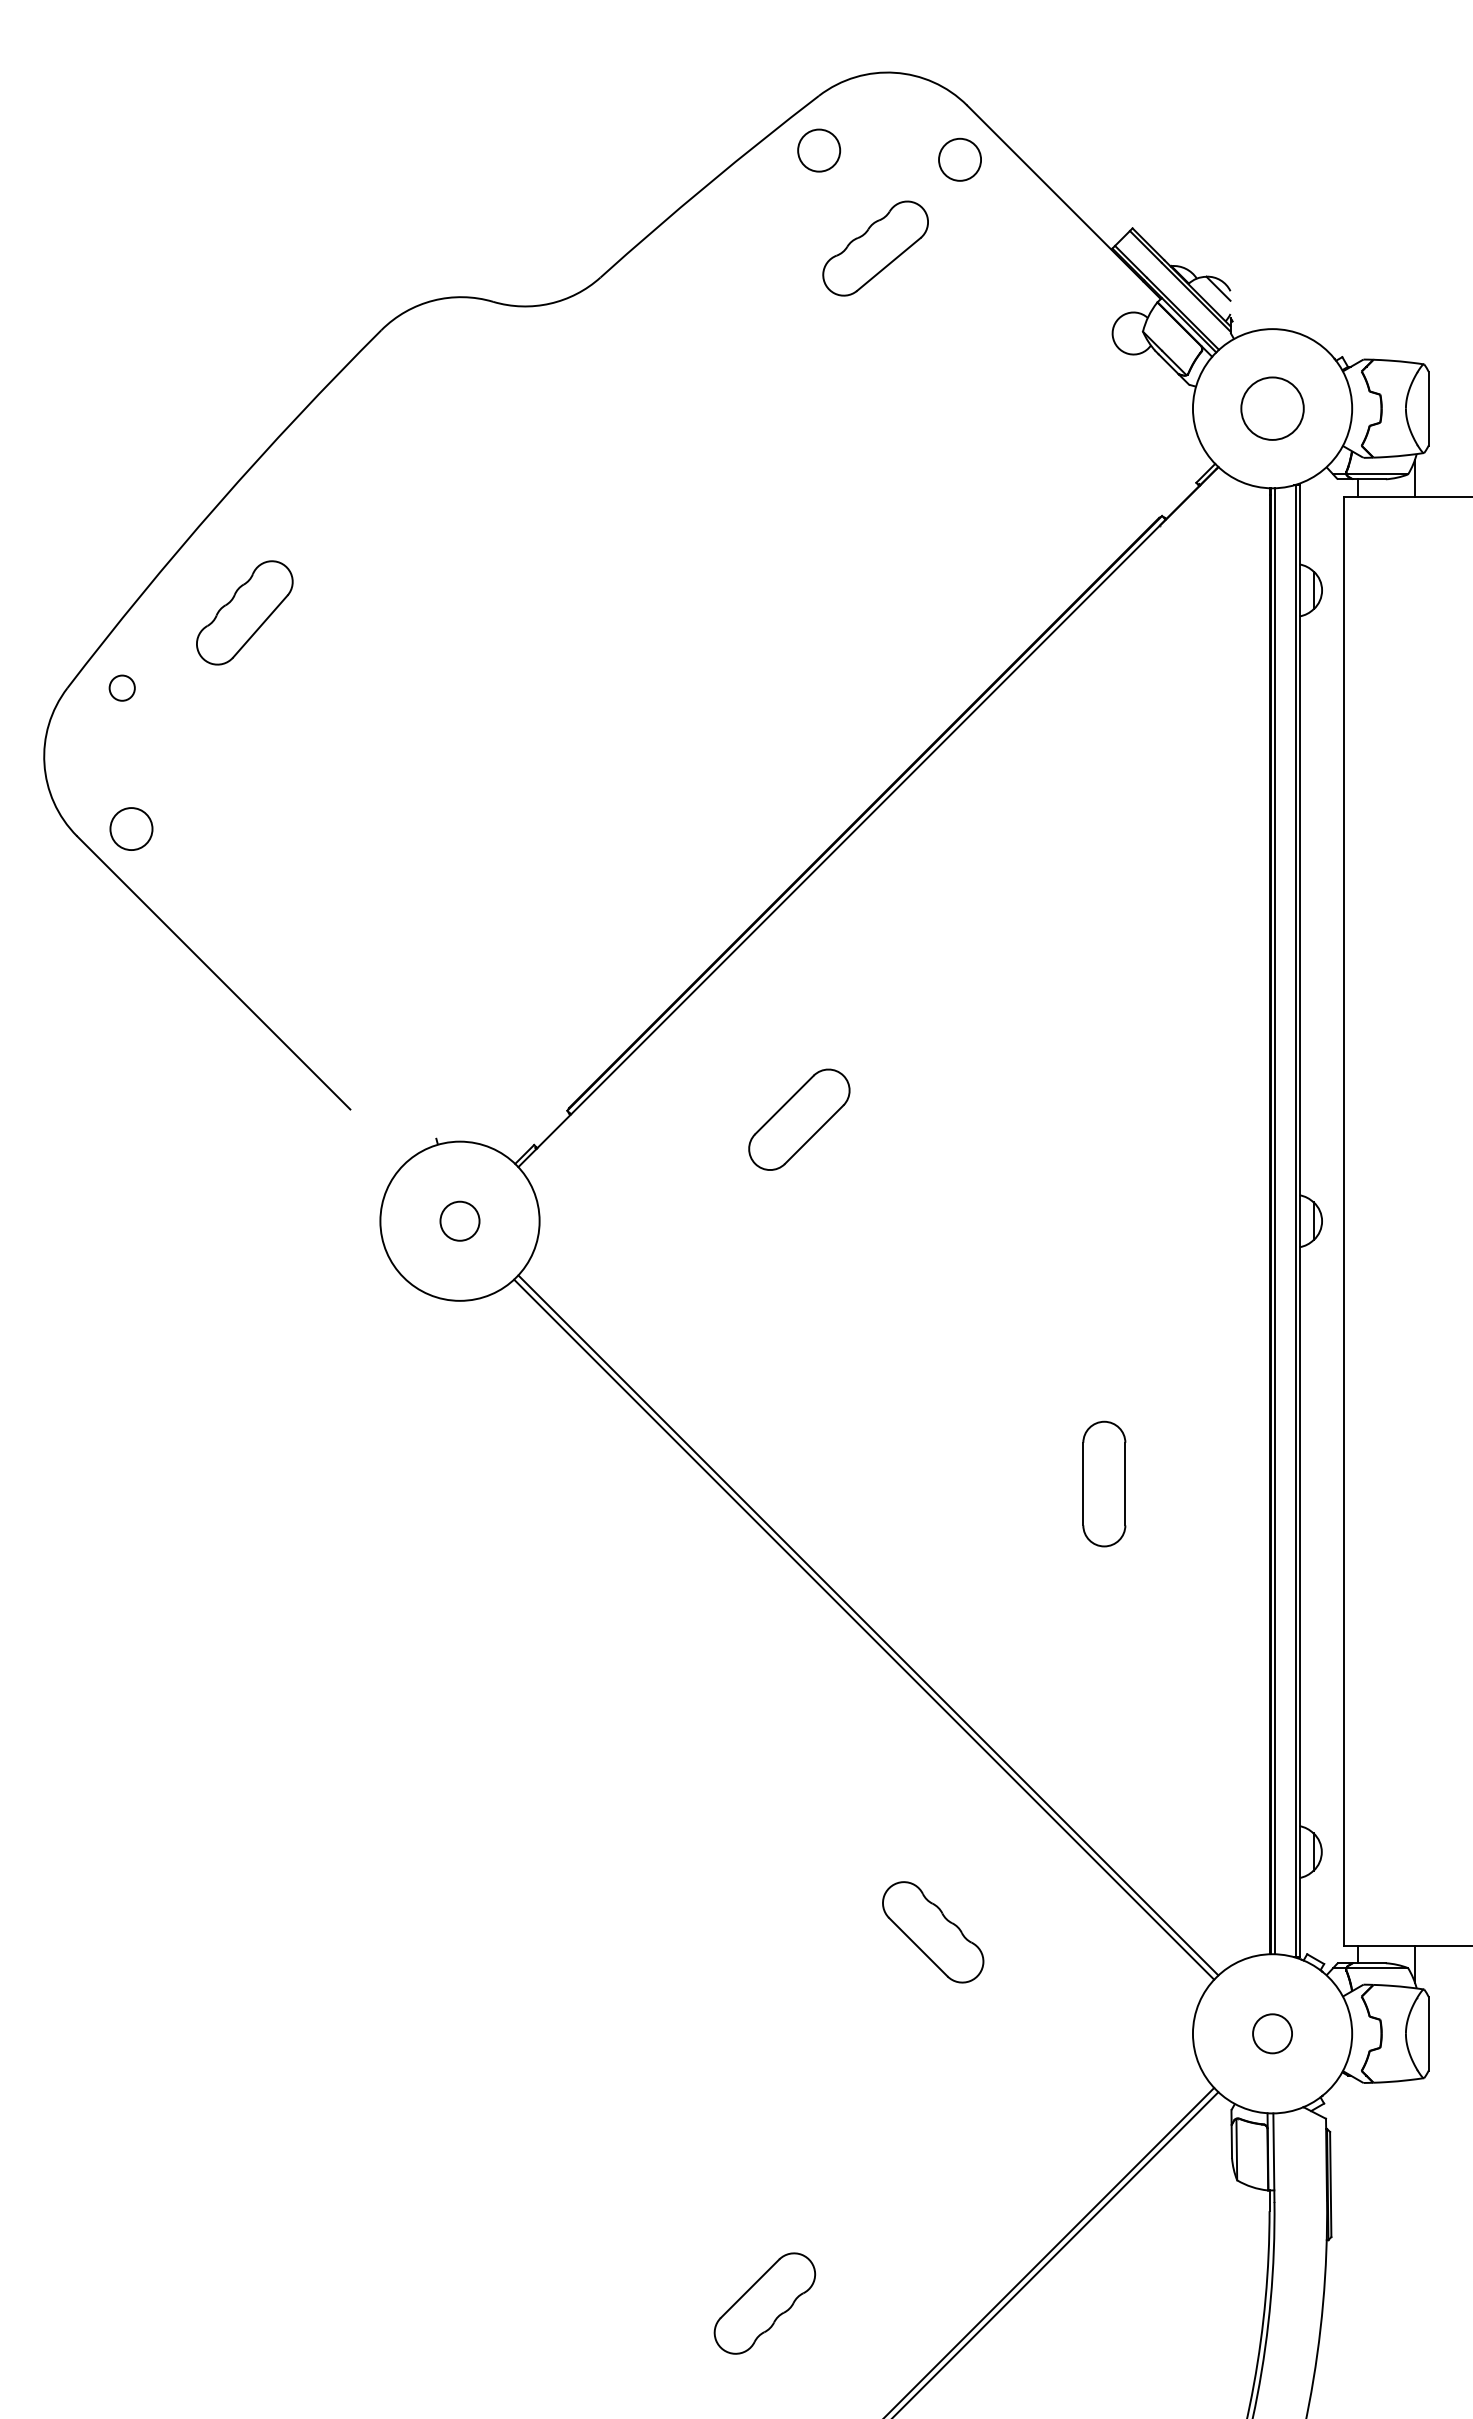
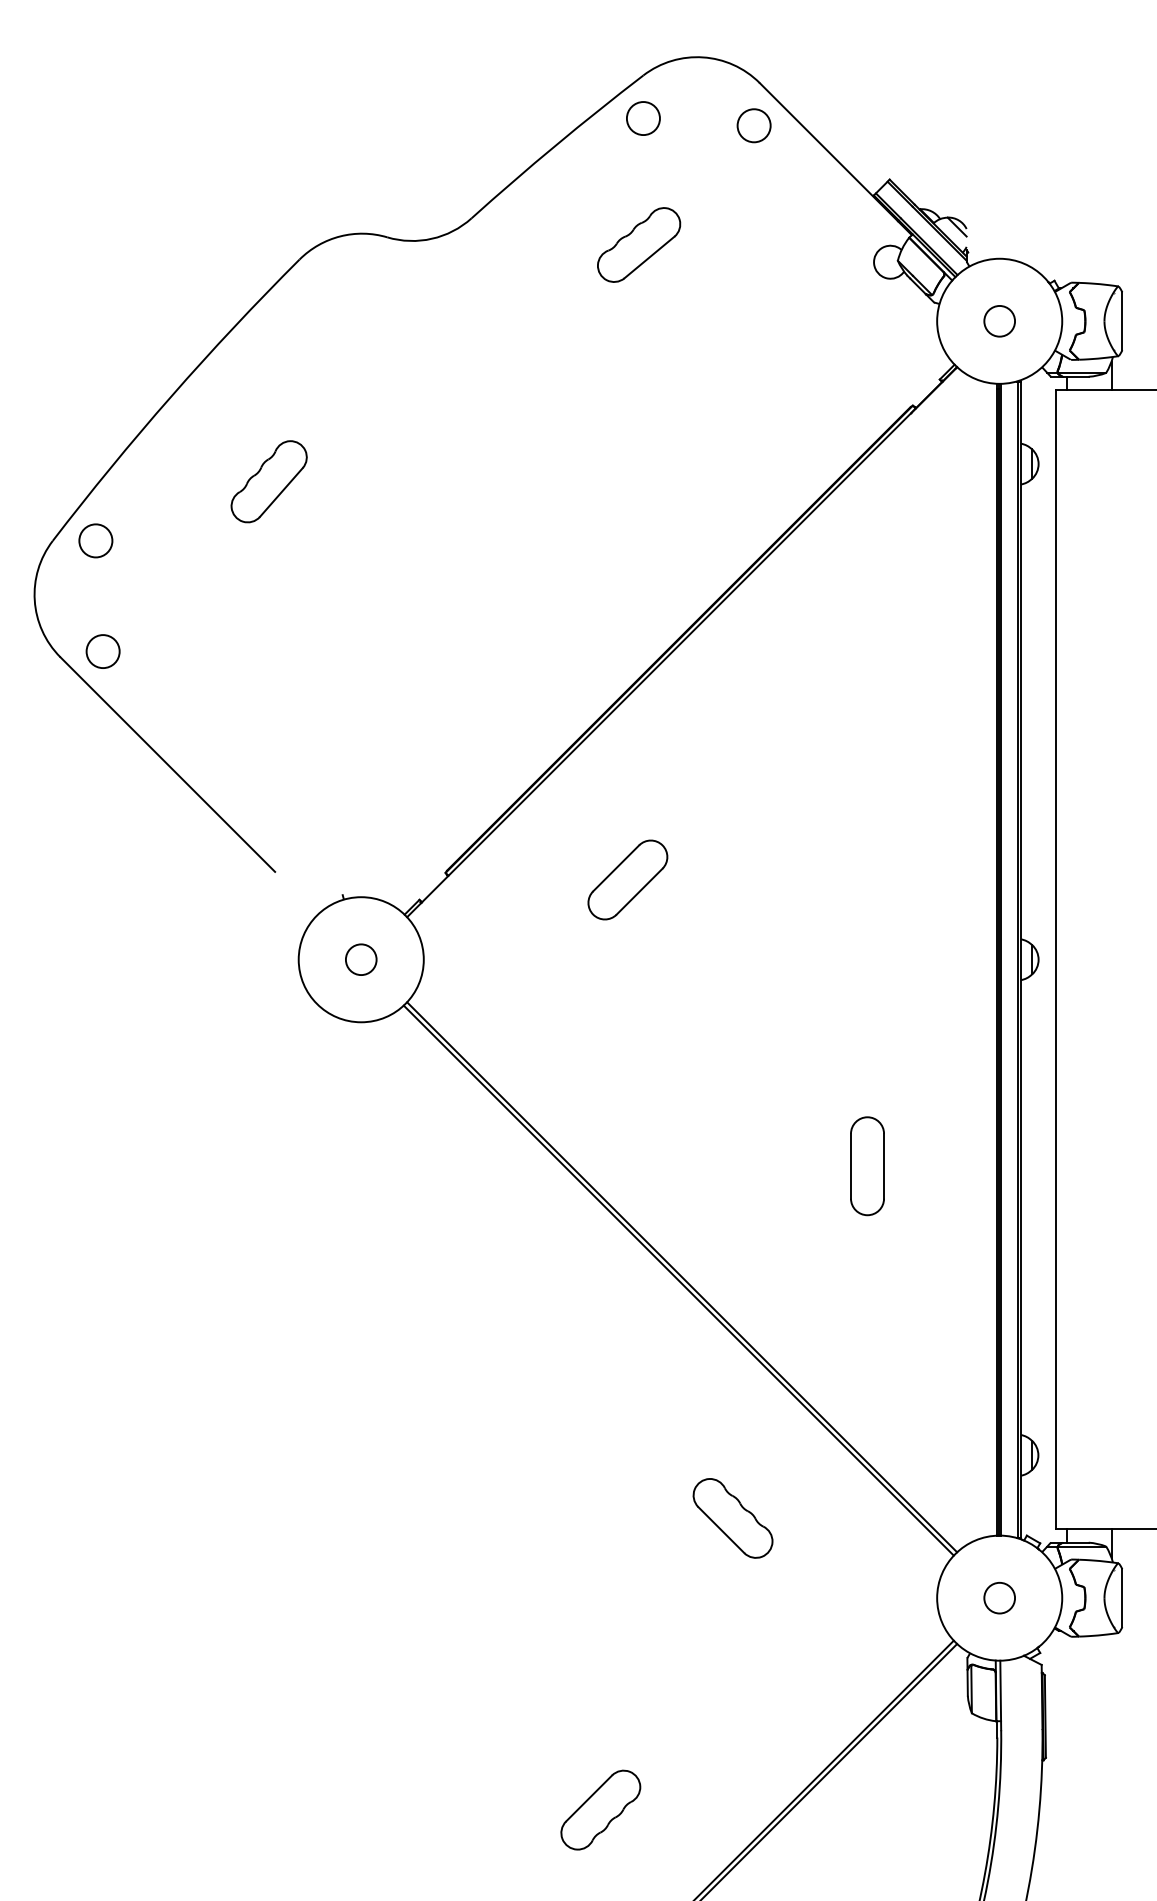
part: (875, 248) -> (638, 244), moved
circle: (1272, 408) -> (999, 321), size x0.62
part: (244, 612) -> (268, 481), moved
circle: (122, 688) -> (96, 541), size x1.67

